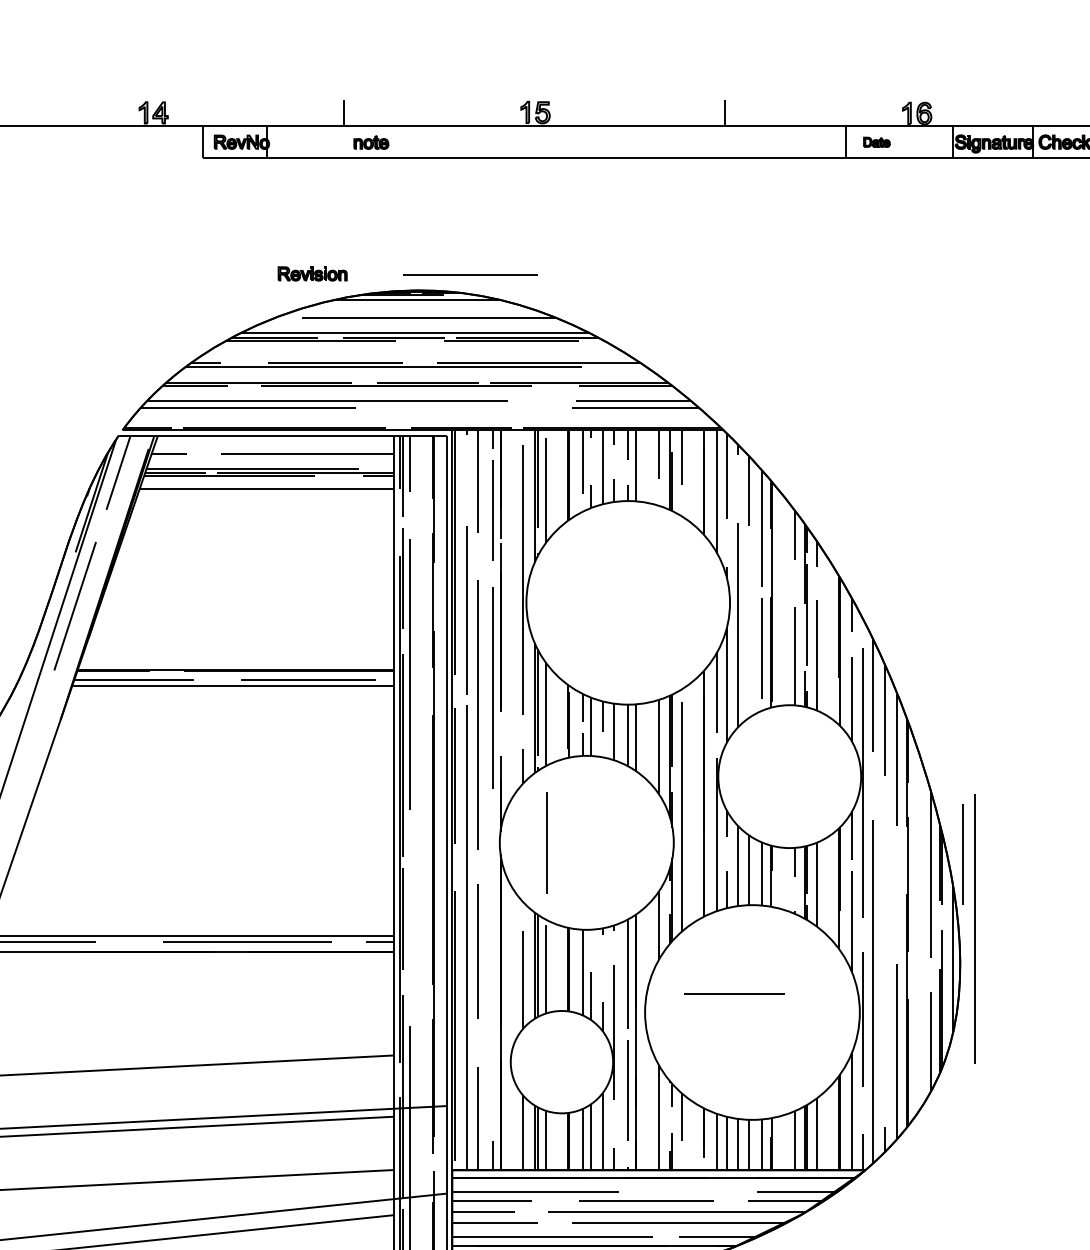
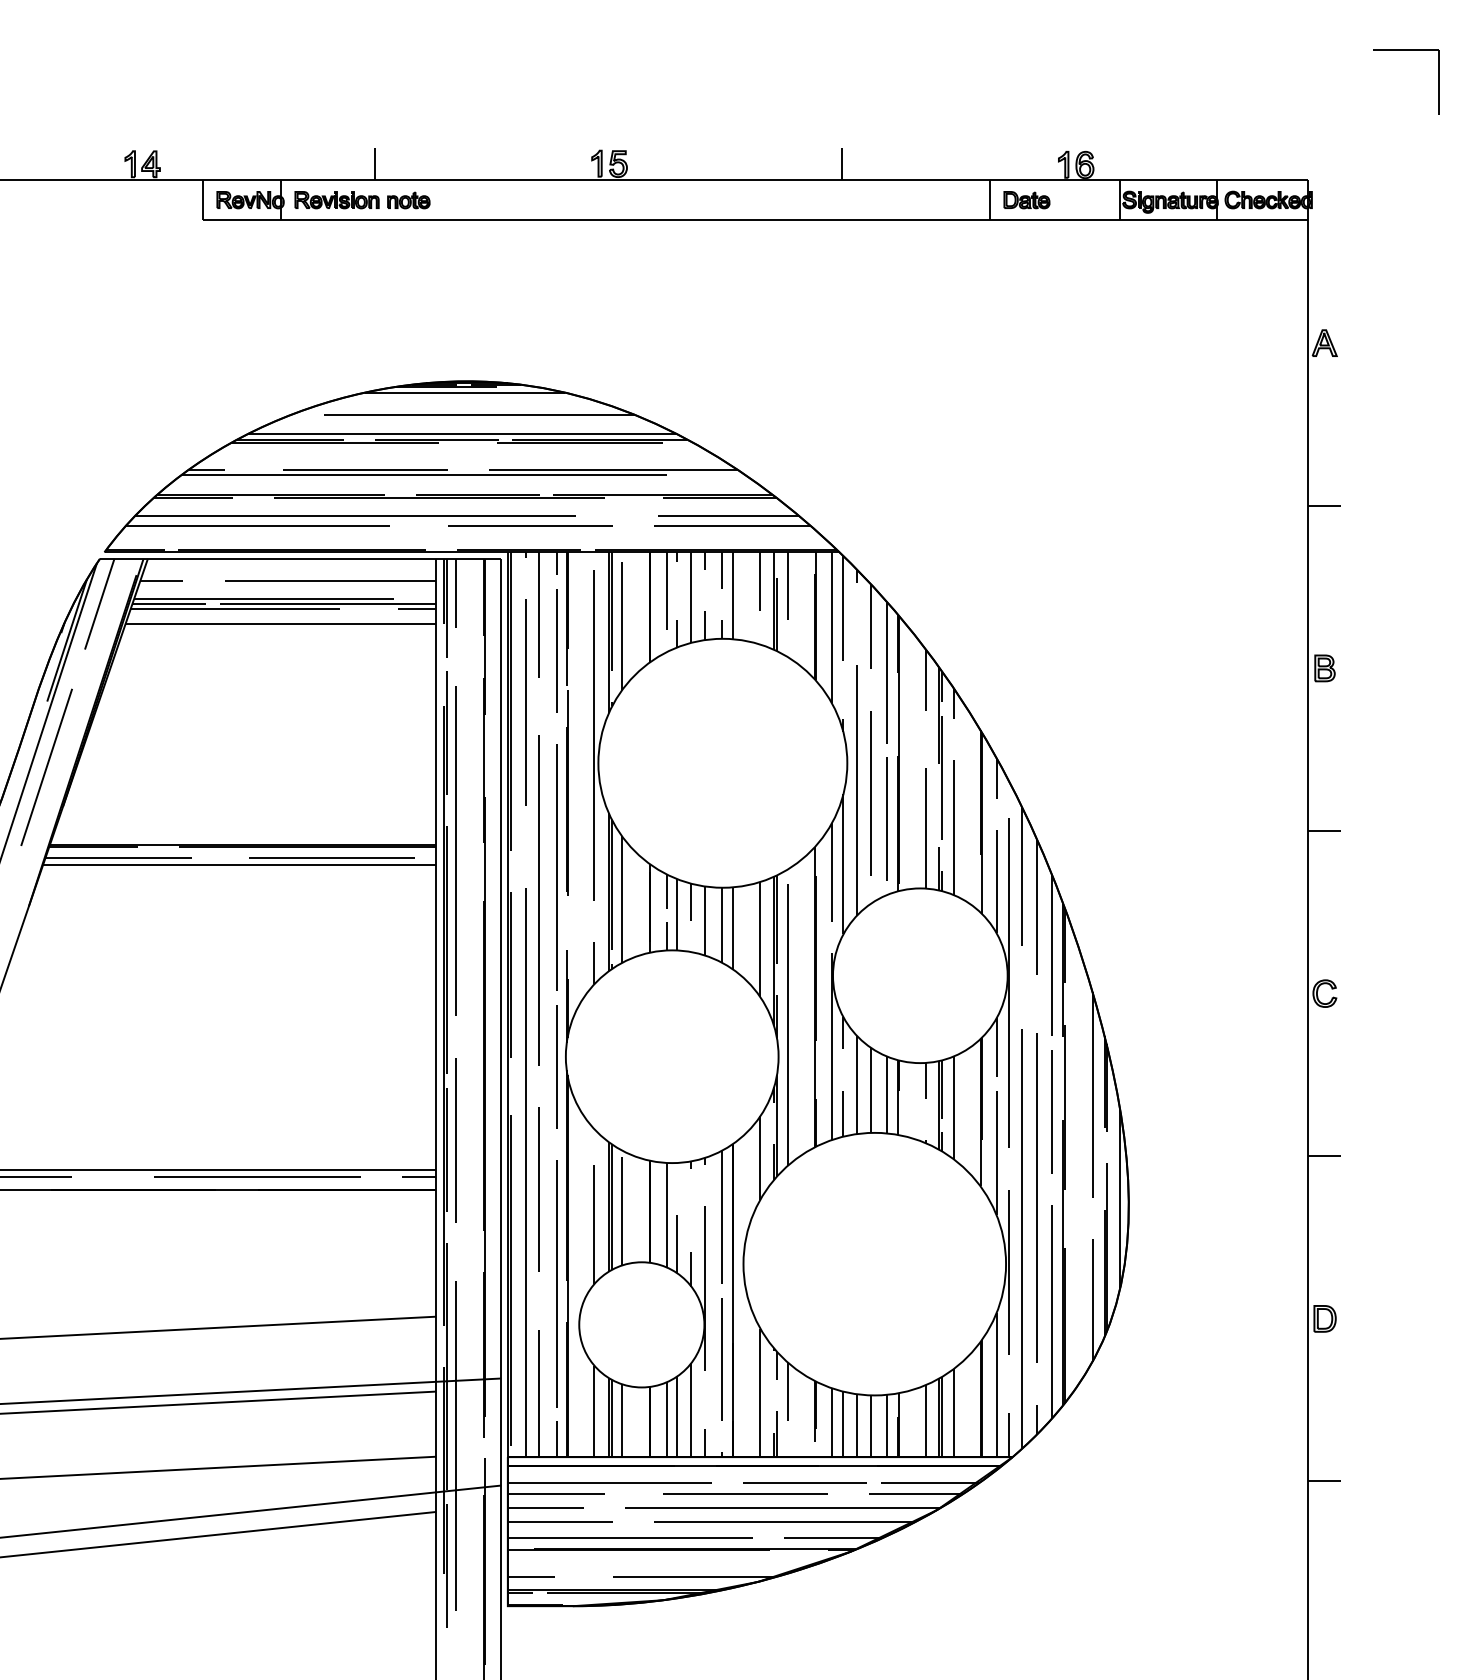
part: (876, 142) -> (1026, 200), size x1.43
part: (312, 274) -> (336, 200), moved
line: (470, 275) -> (530, 525), moved
line: (466, 610) -> (525, 702), moved
line: (748, 627) -> (870, 793), added
line: (546, 842) -> (556, 1066), moved
line: (963, 854) -> (1051, 1111), moved
line: (409, 911) -> (455, 1140), added
line: (974, 928) -> (1036, 1197), moved
line: (734, 993) -> (804, 1482), moved
line: (492, 1028) -> (556, 1283), added

